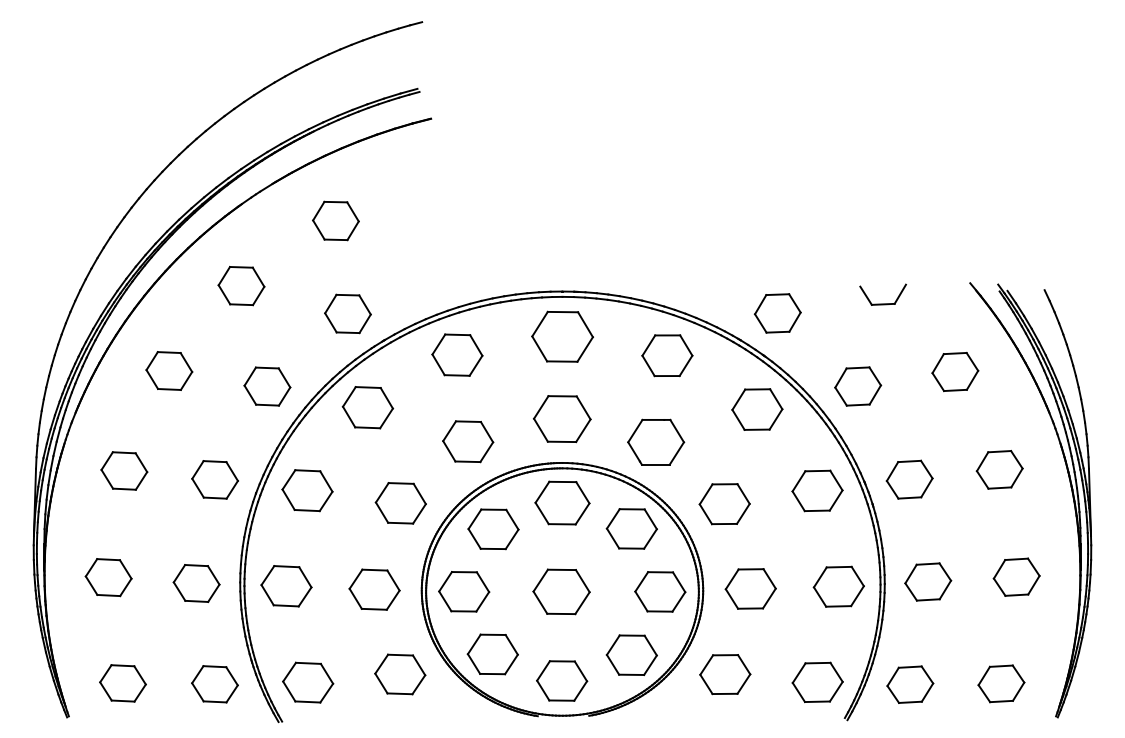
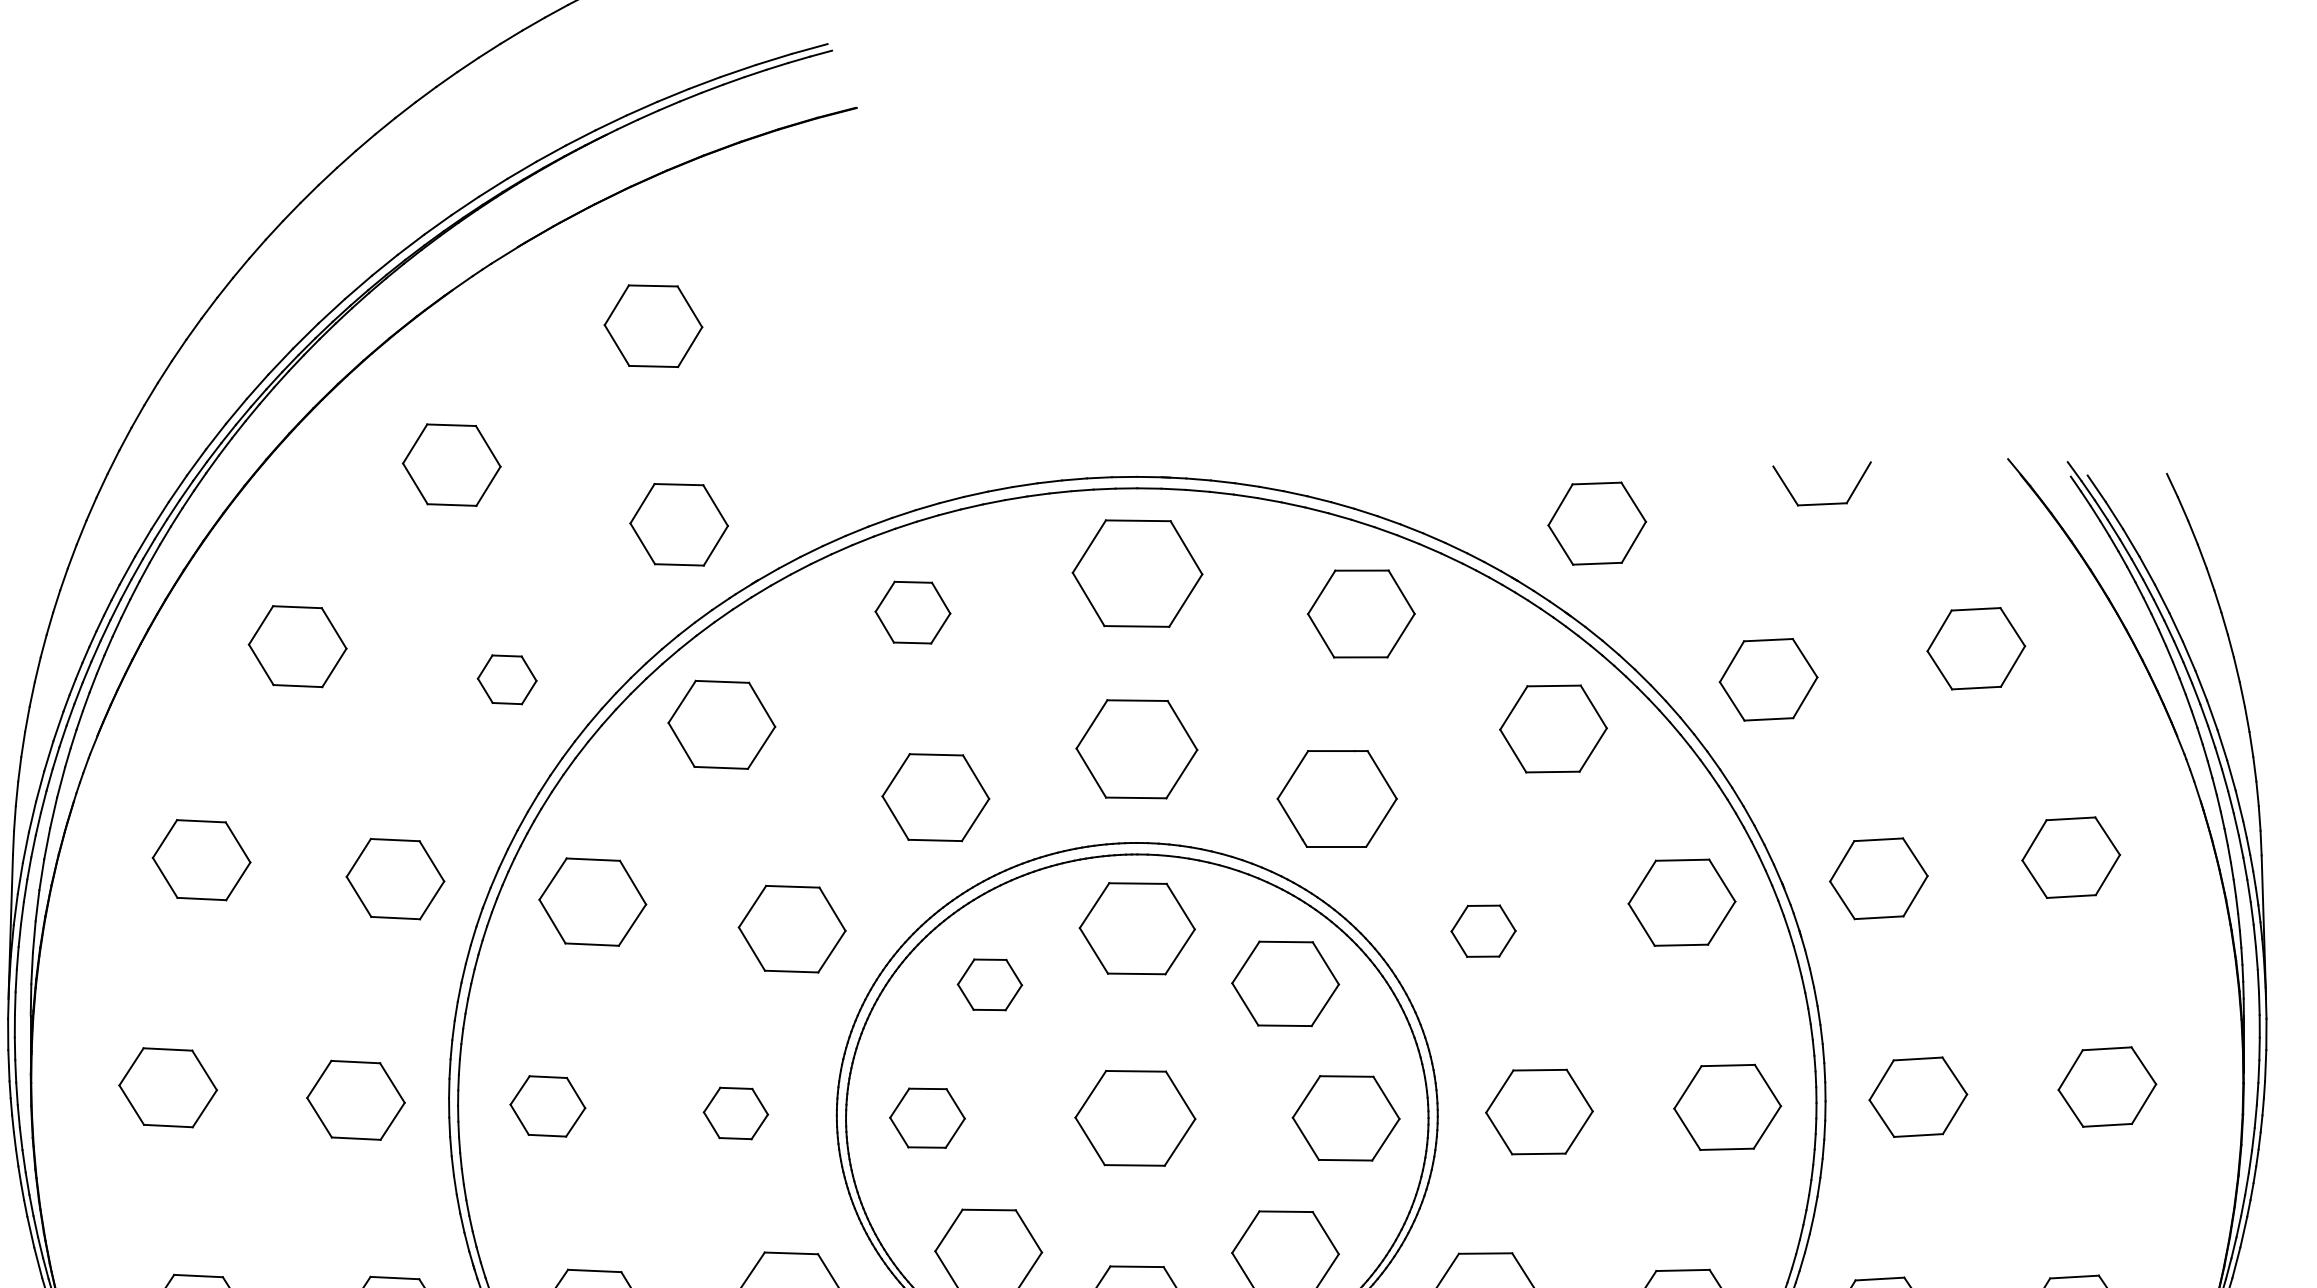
part: (457, 354) -> (913, 611), size x0.7
part: (267, 386) -> (507, 679), size x0.6
part: (724, 504) -> (1483, 931), size x0.6
part: (493, 529) -> (989, 985), size x0.6
part: (286, 586) -> (547, 1106), size x0.7
part: (374, 589) -> (735, 1113), size x0.6
part: (464, 591) -> (928, 1117), size x0.7

